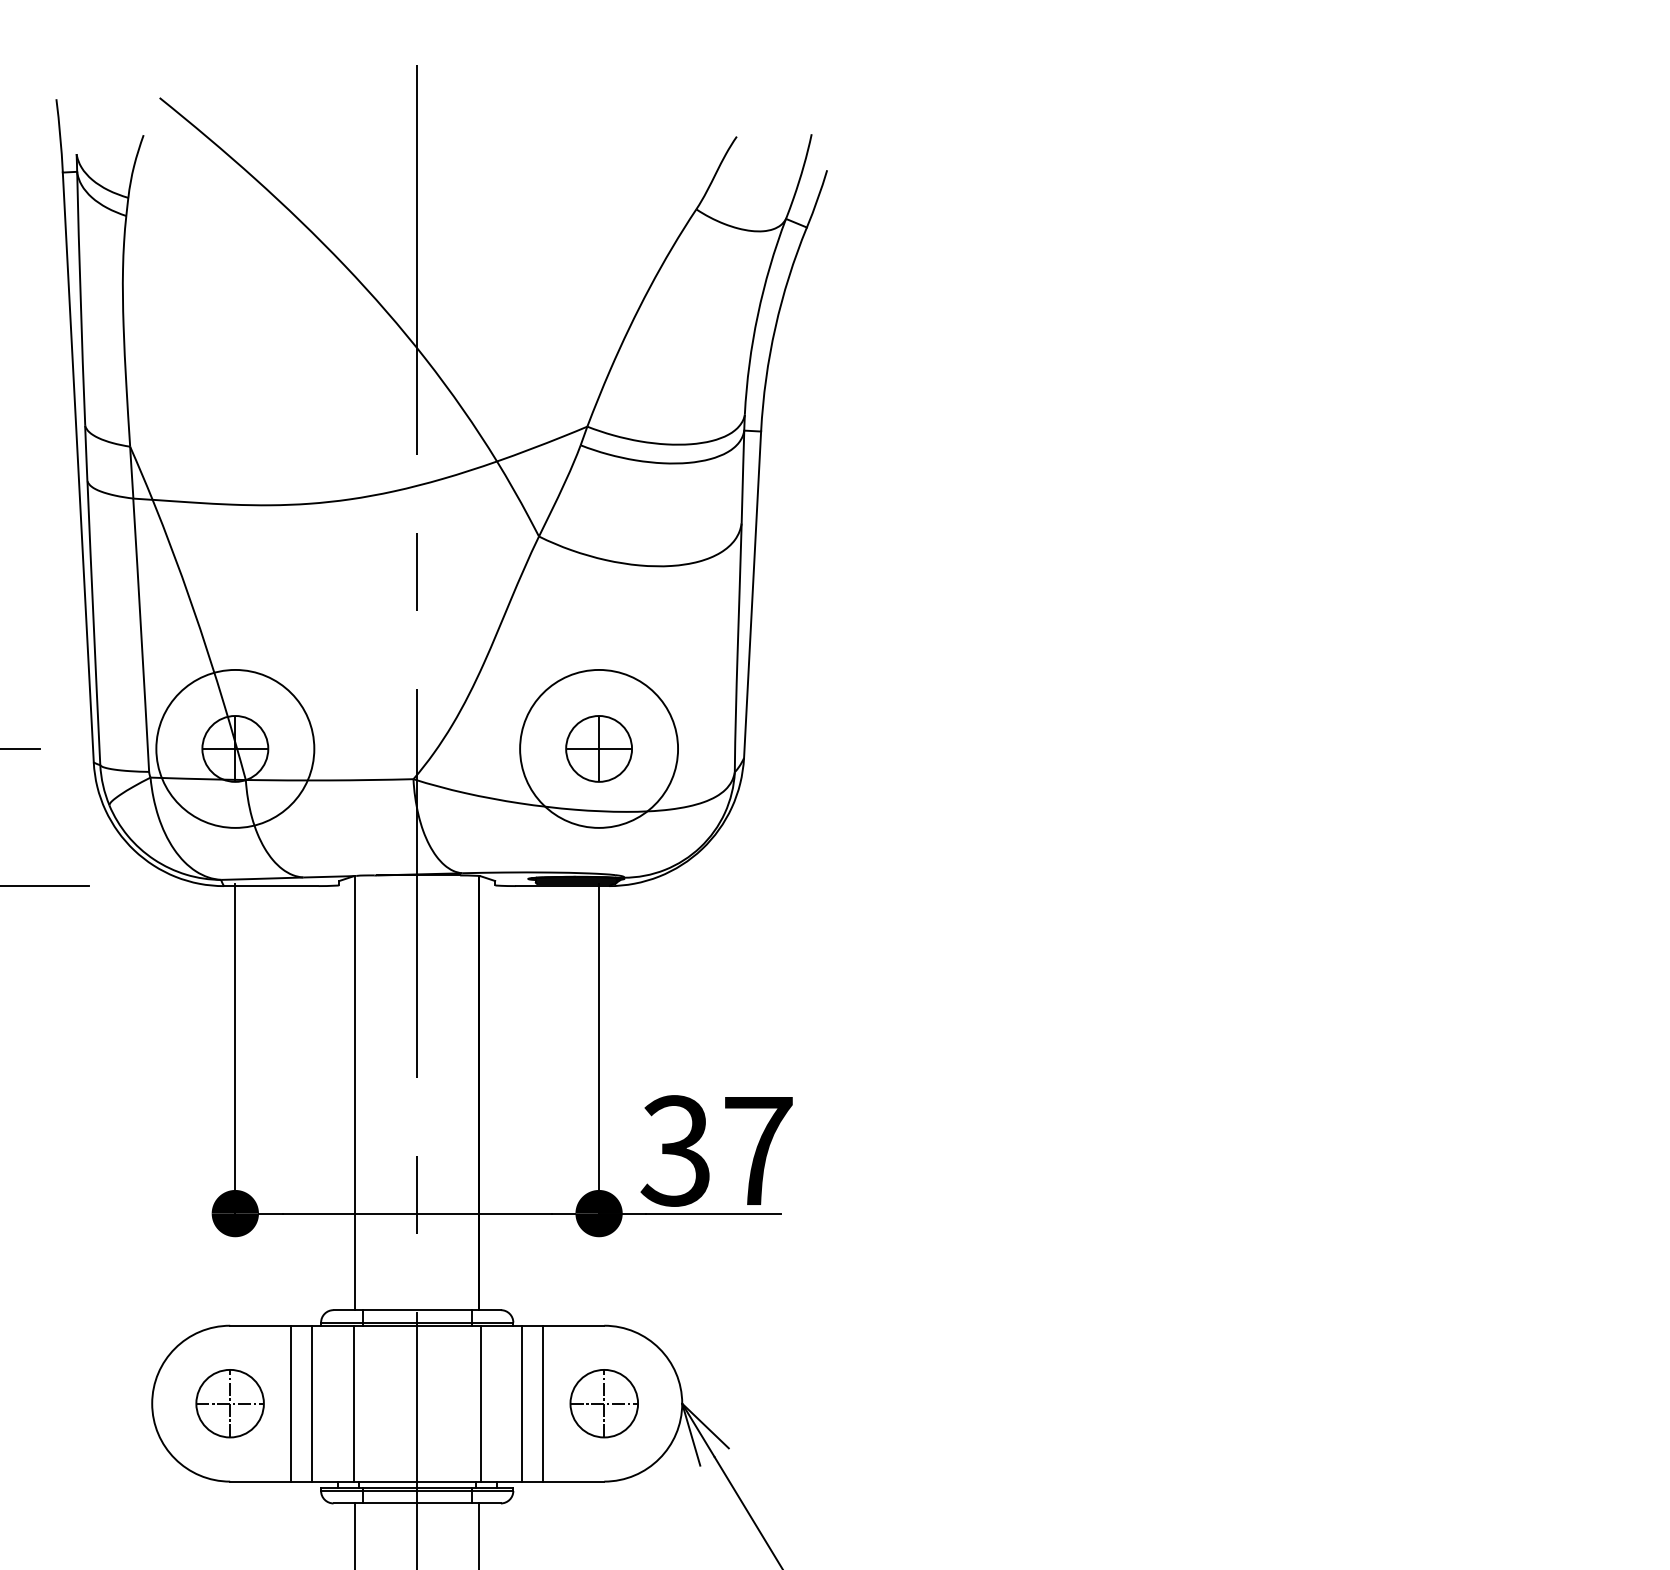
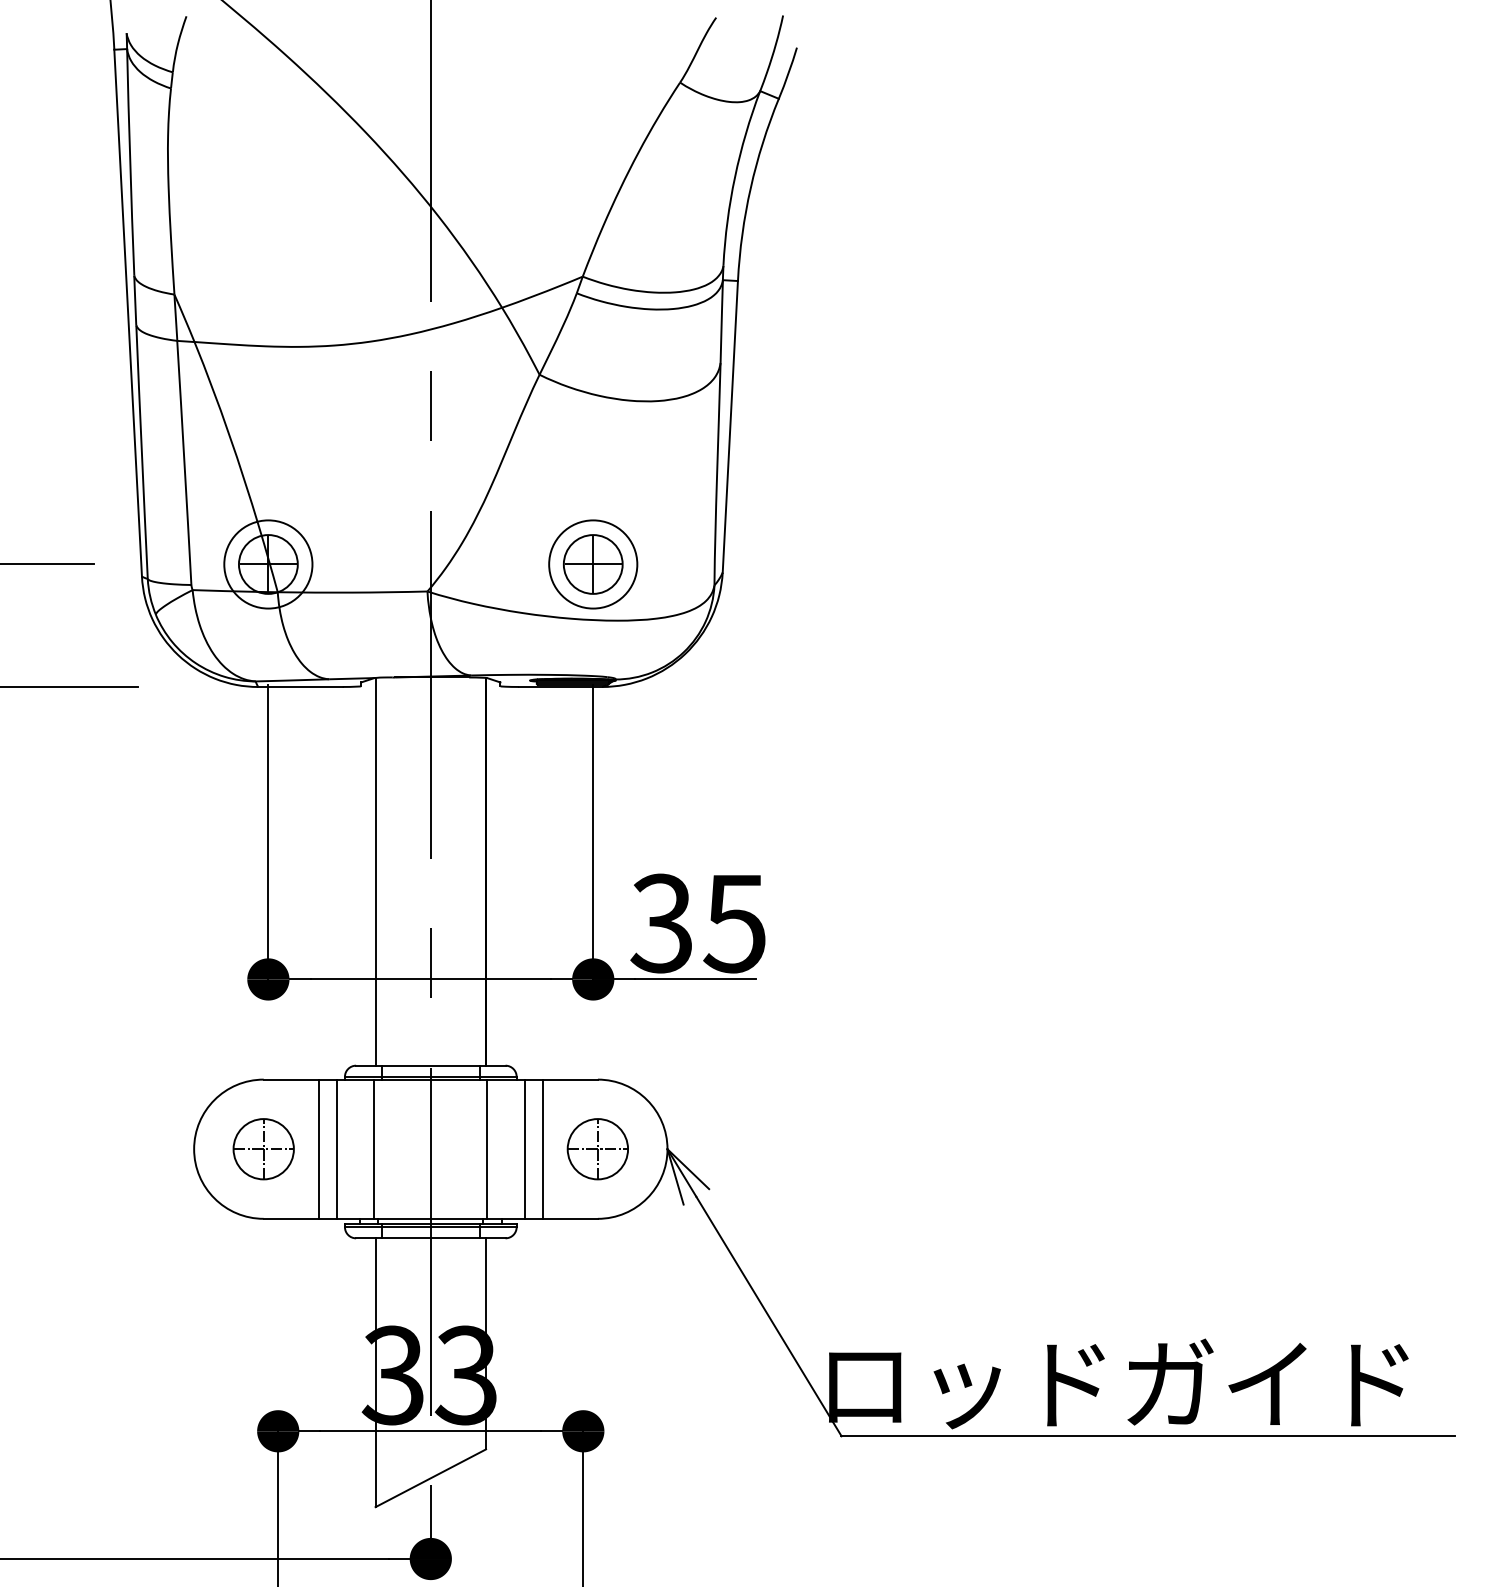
circle: (235, 748) -> (268, 564), size x0.62
circle: (599, 748) -> (593, 564), size x0.62
text: (757, 1152) -> (734, 924), 37 -> 35

